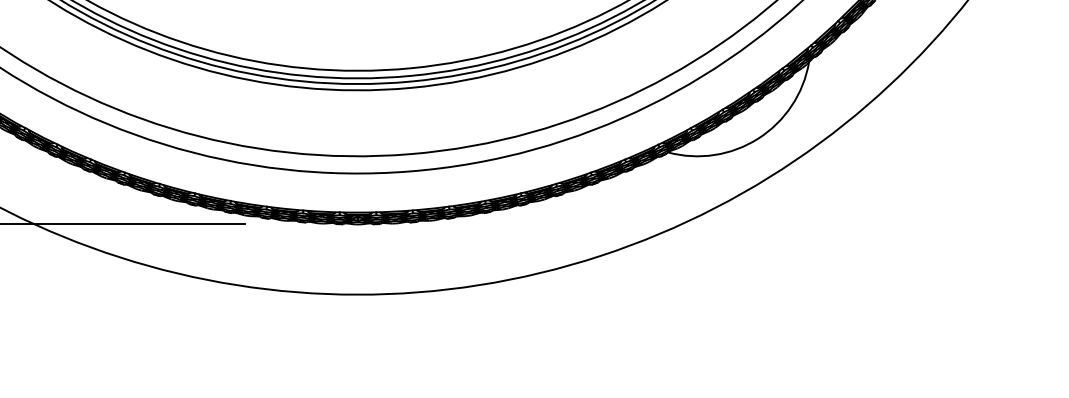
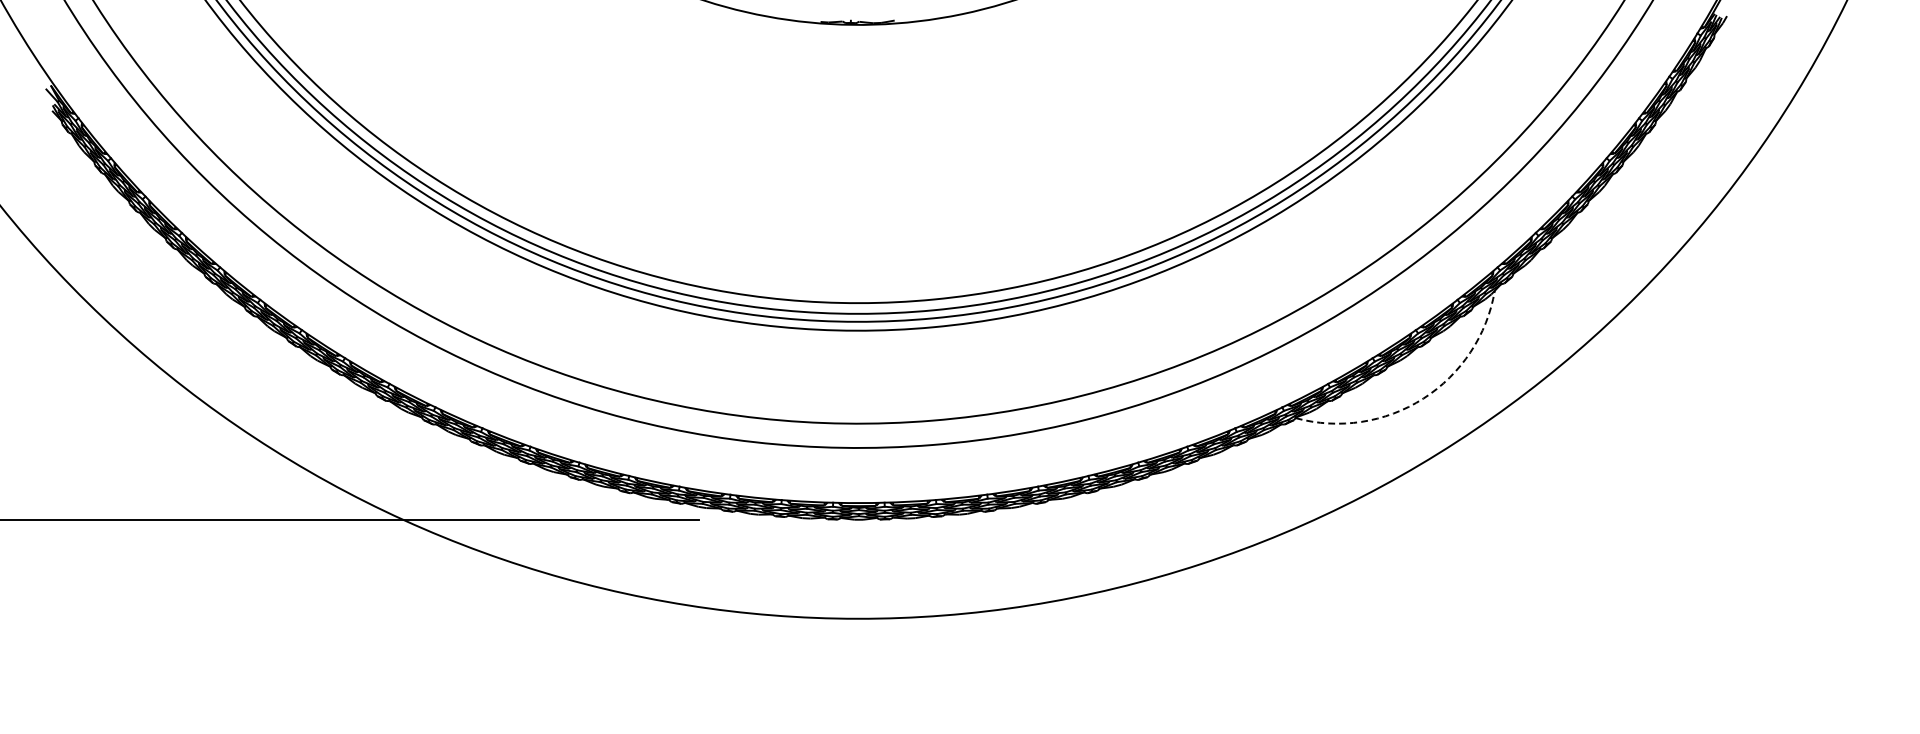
arc: (758, 138) -> (1423, 398), solid -> dashed

